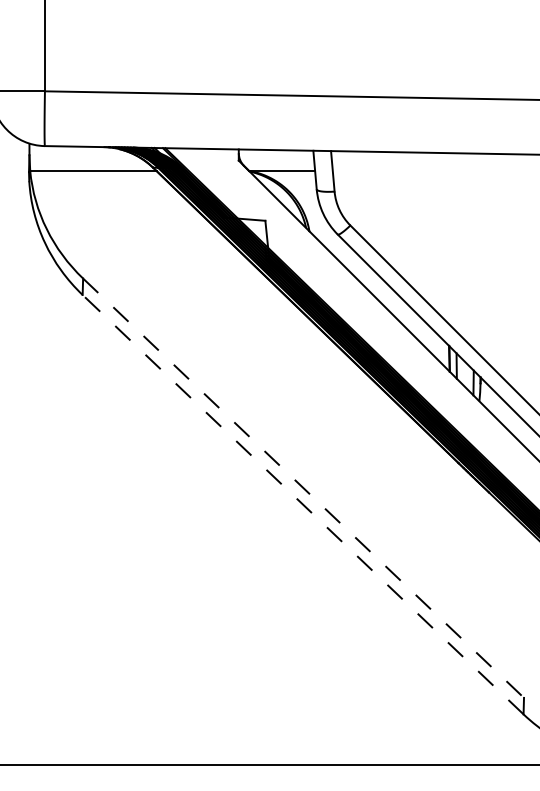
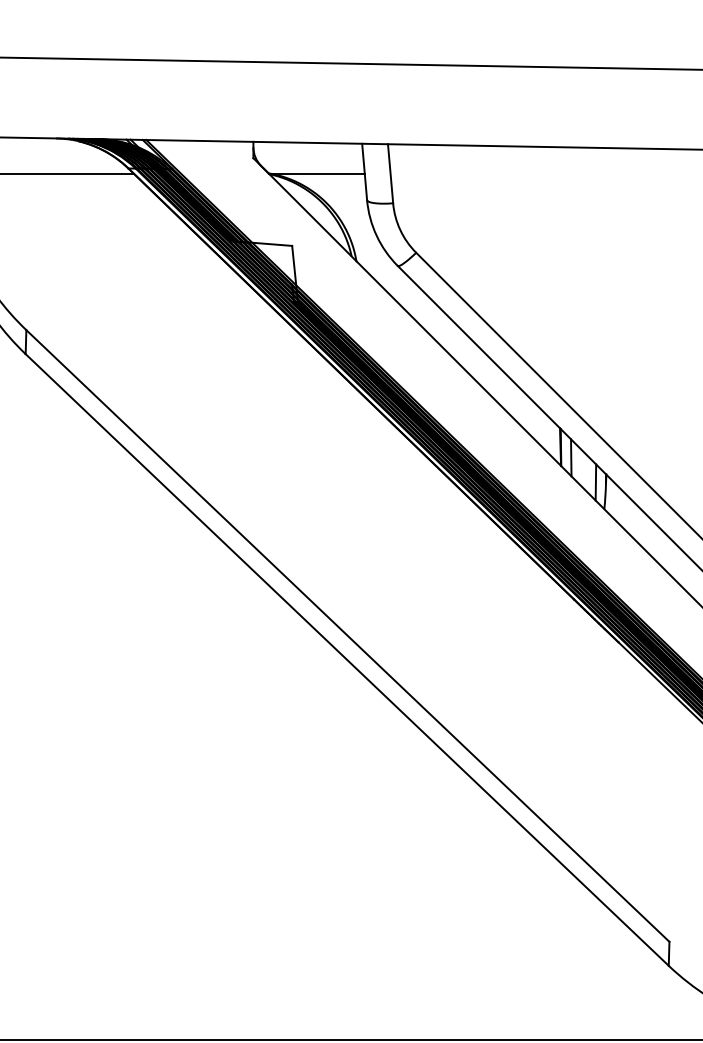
line: (303, 488) -> (347, 636), dashed -> solid
line: (302, 504) -> (346, 659), dashed -> solid

